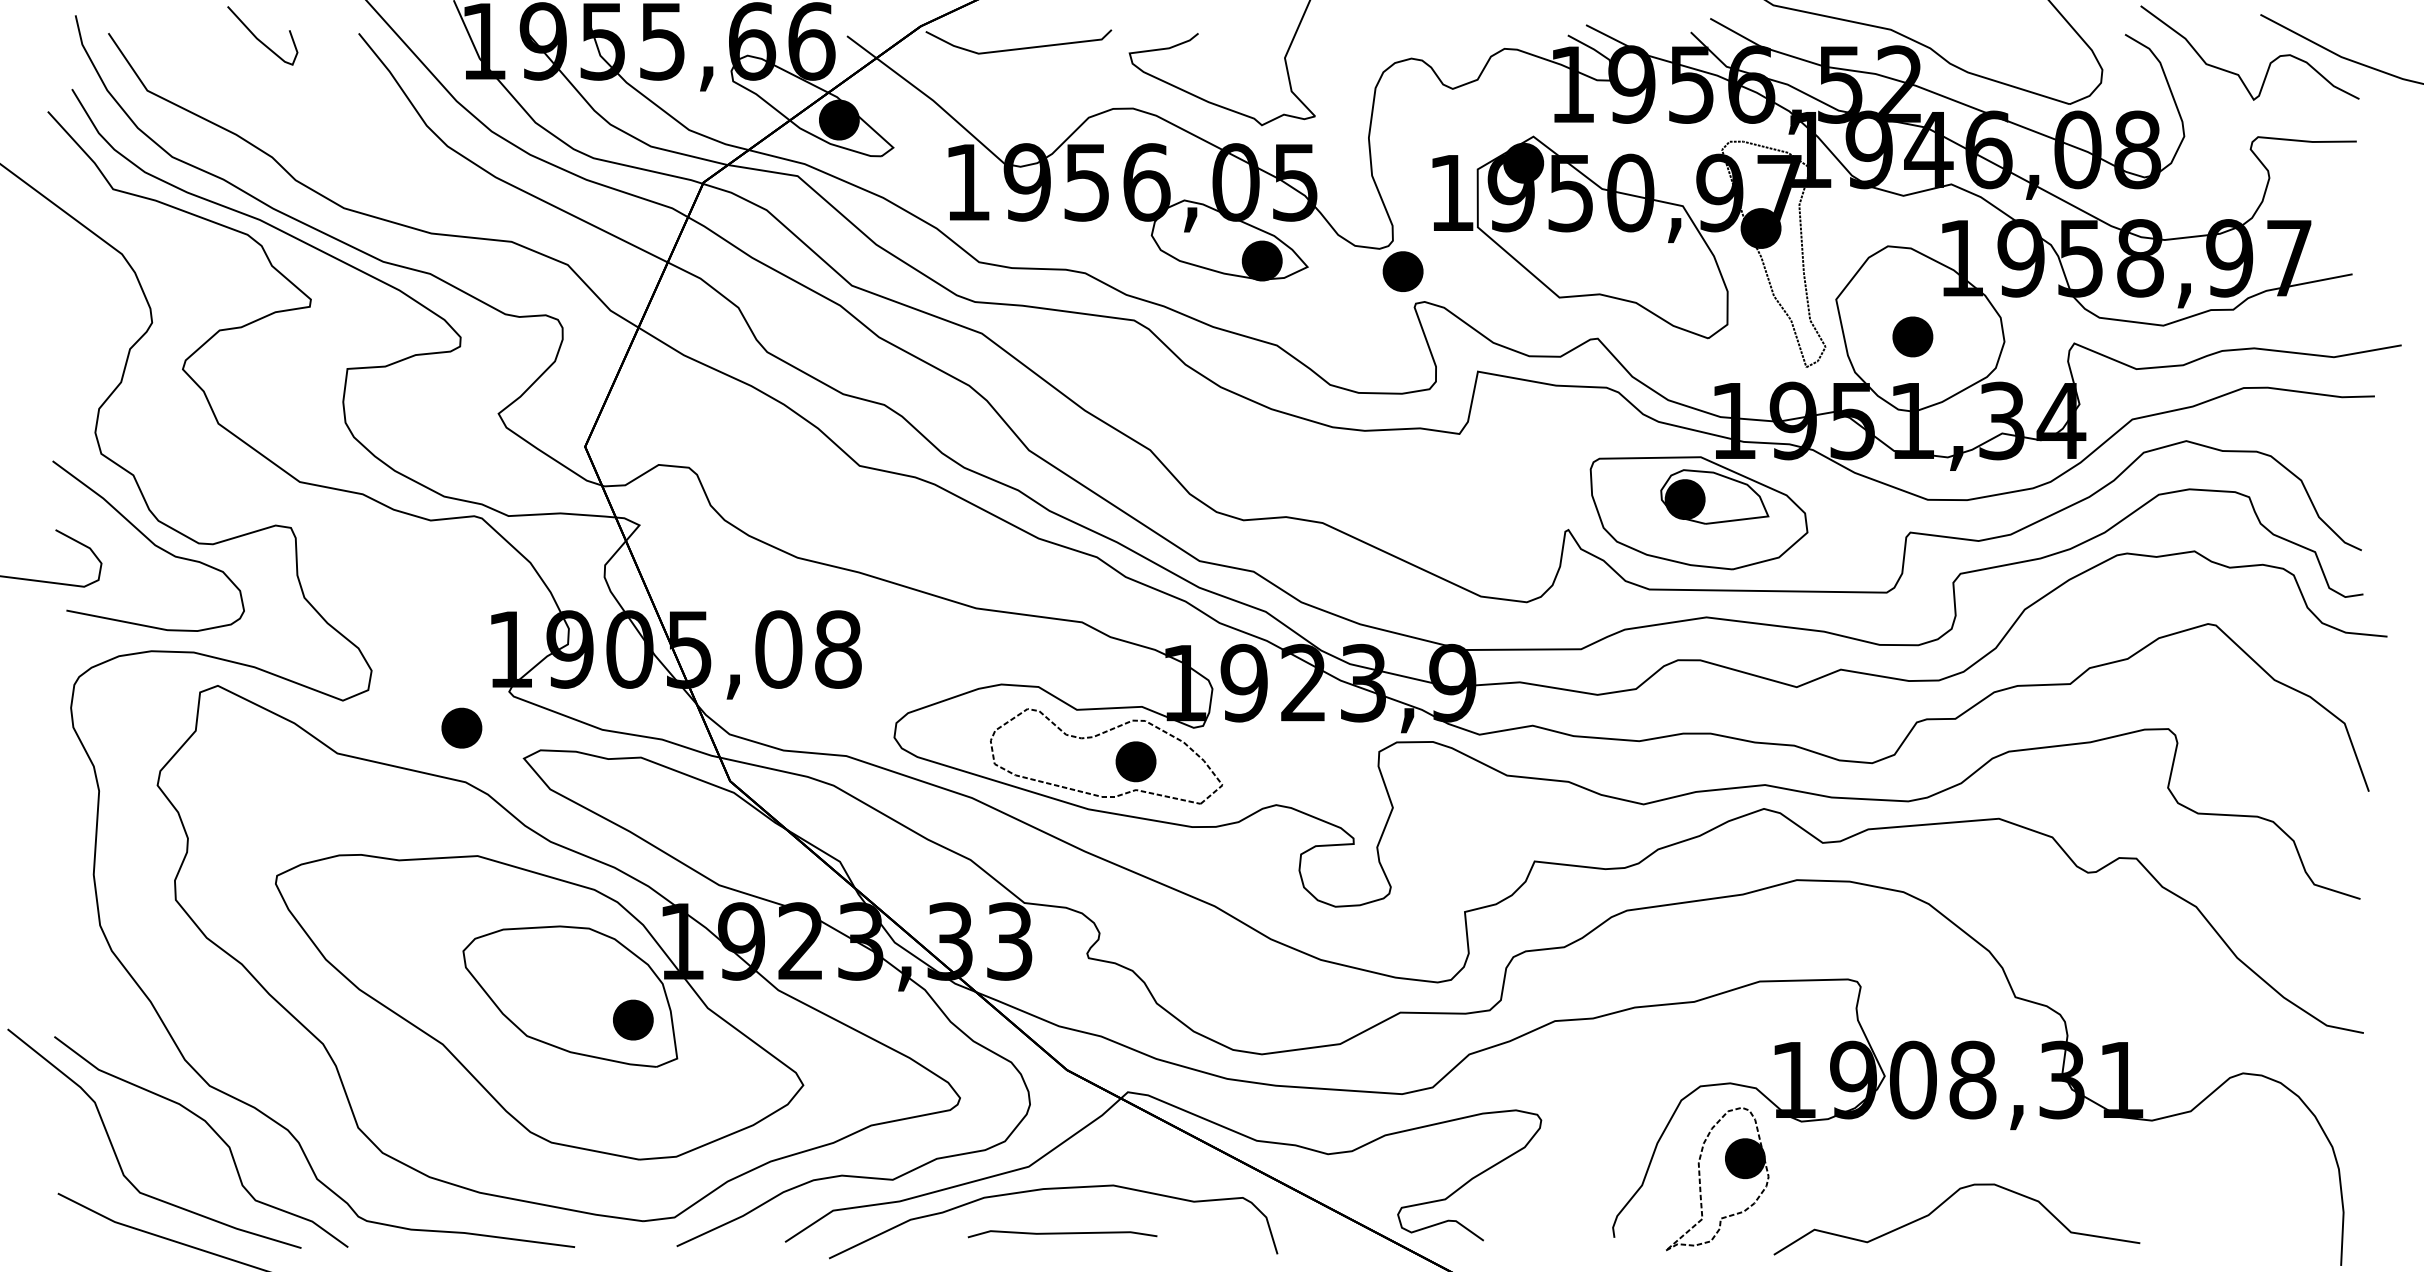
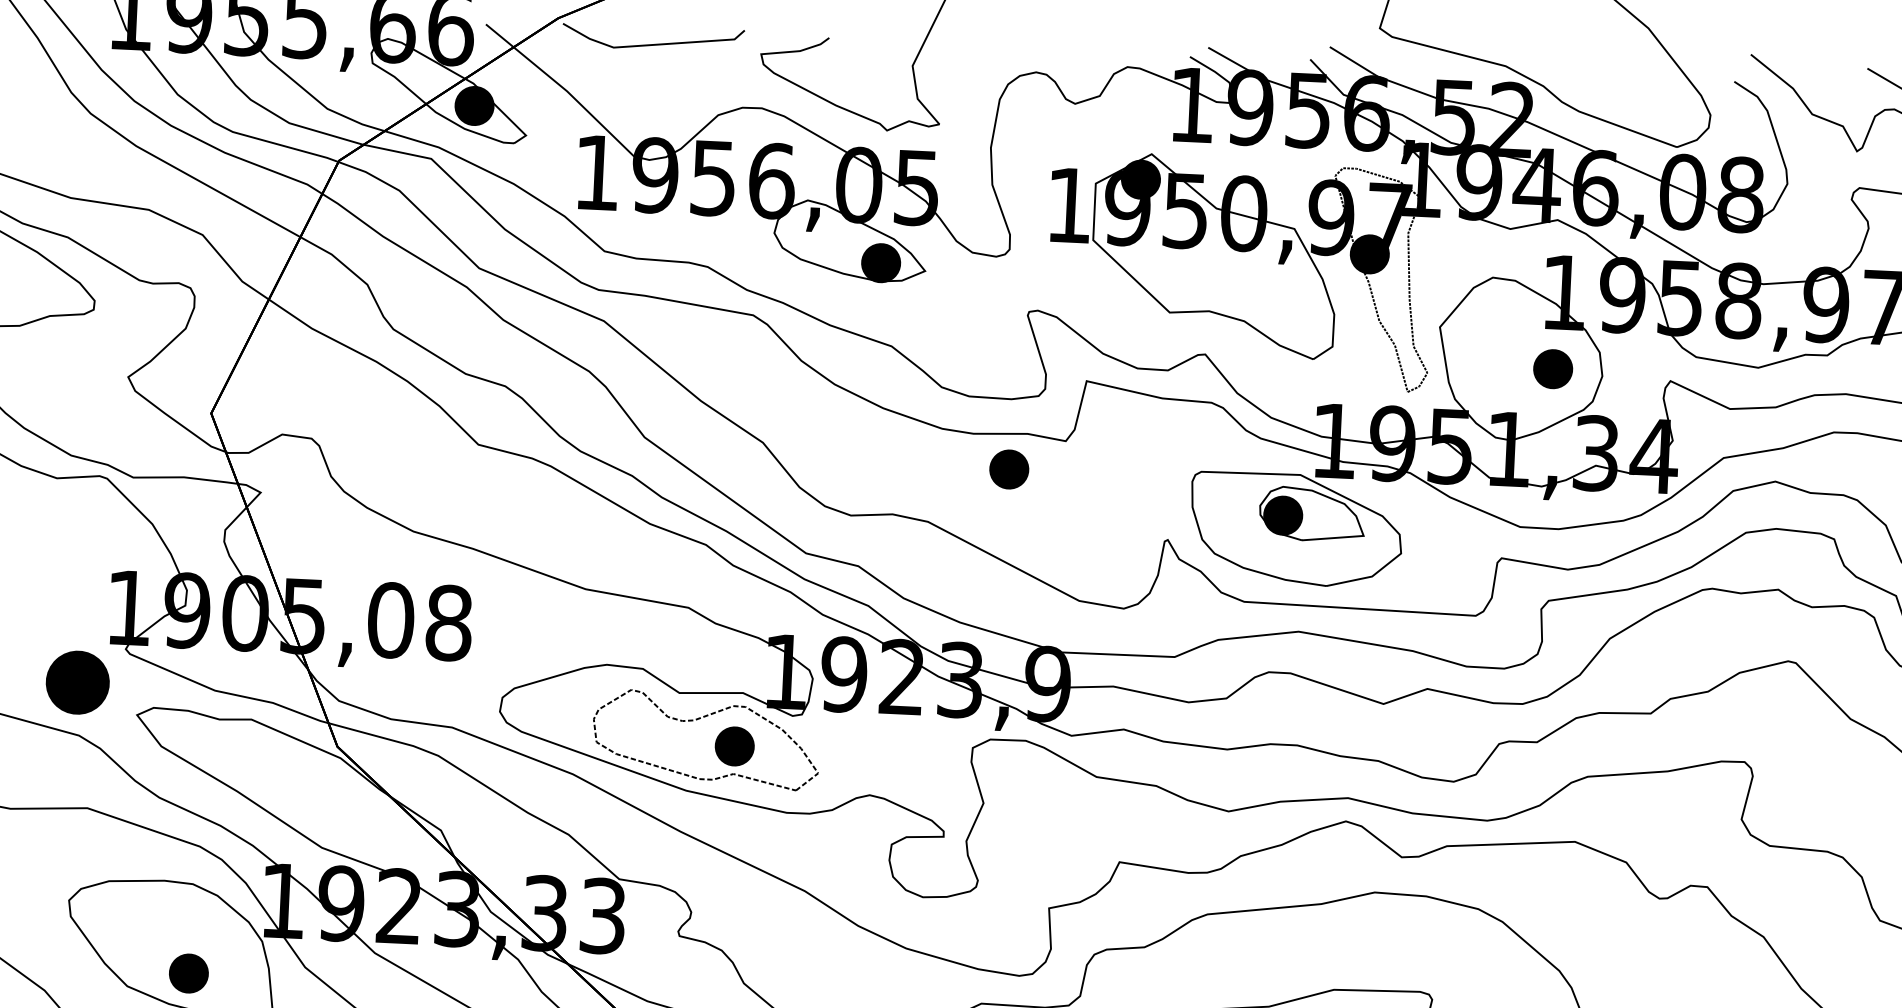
part: (1402, 271) -> (1008, 469), moved
part: (1912, 336) -> (1552, 368), moved
part: (461, 727) -> (77, 681), size x1.6
part: (633, 1019) -> (189, 972), moved

